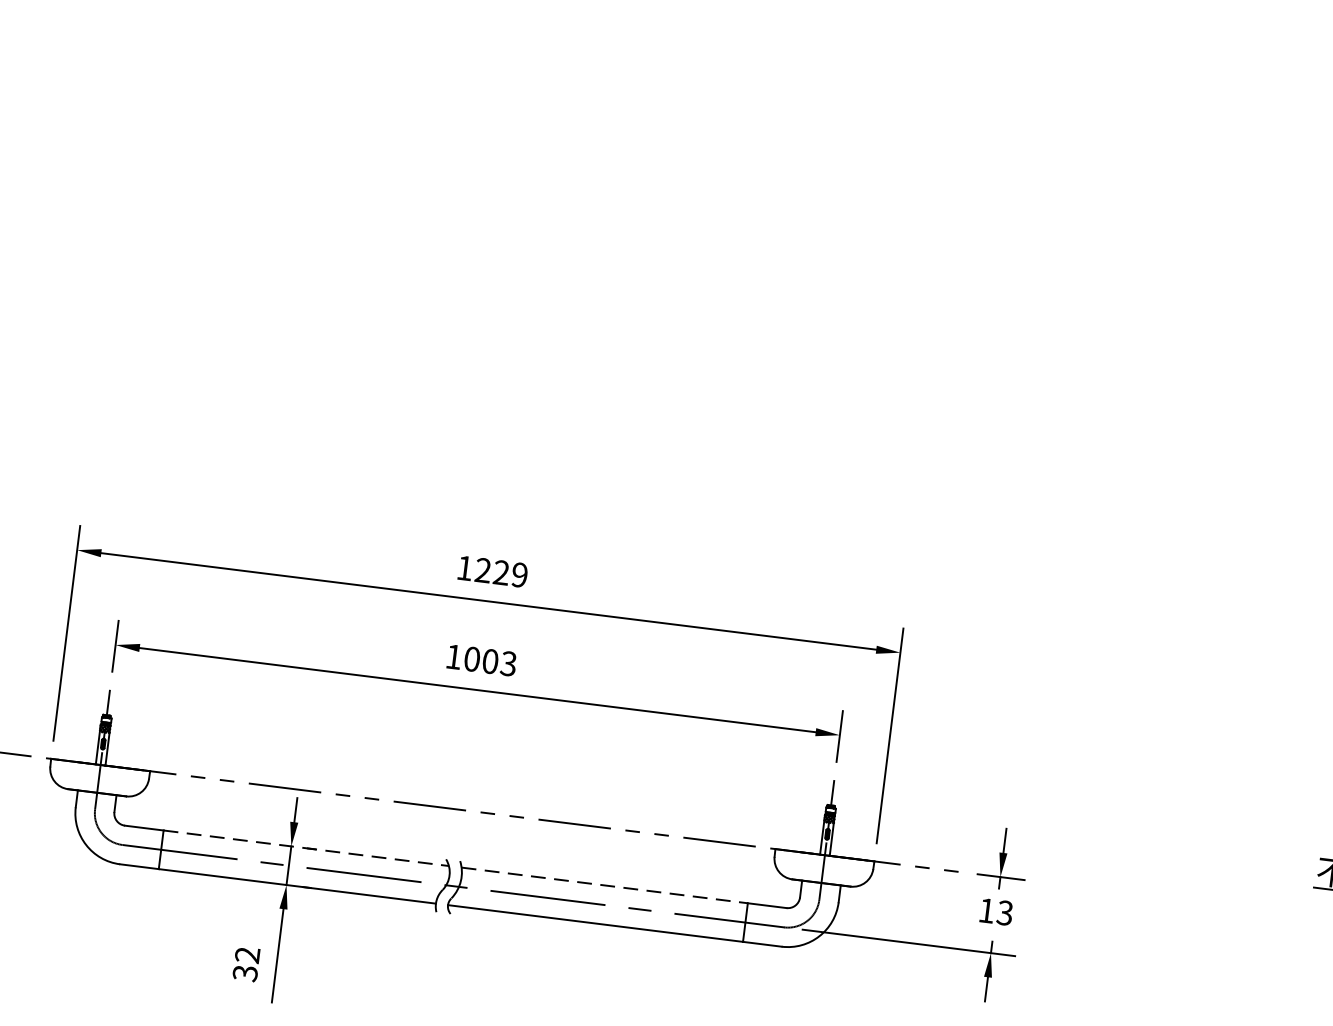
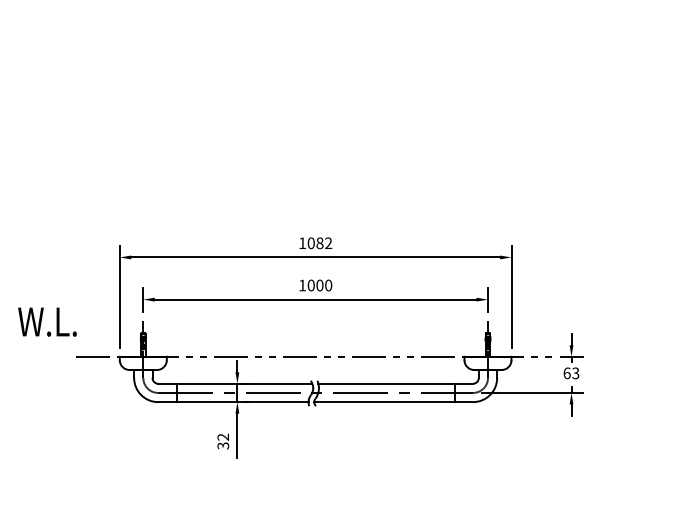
text: (500, 573) -> (319, 243), 1229 -> 1082
text: (508, 663) -> (328, 285), 1003 -> 1000
line: (306, 847) -> (244, 383), dashed -> solid
line: (606, 885) -> (387, 383), dashed -> solid
text: (985, 910) -> (566, 373), 13 -> 63

